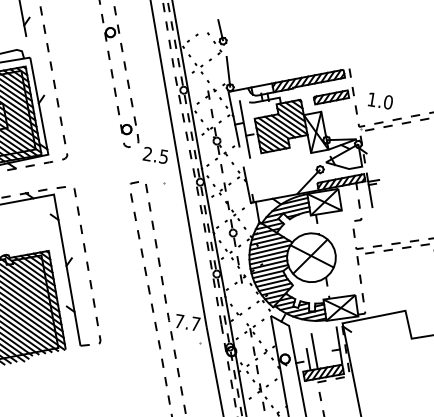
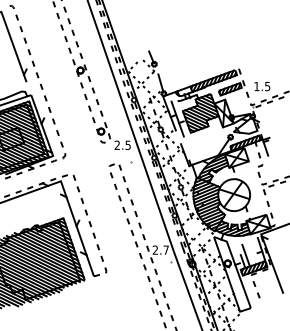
text: (388, 102) -> (267, 86), 1.0 -> 1.5
text: (178, 320) -> (154, 249), 7.7 -> 2.7

